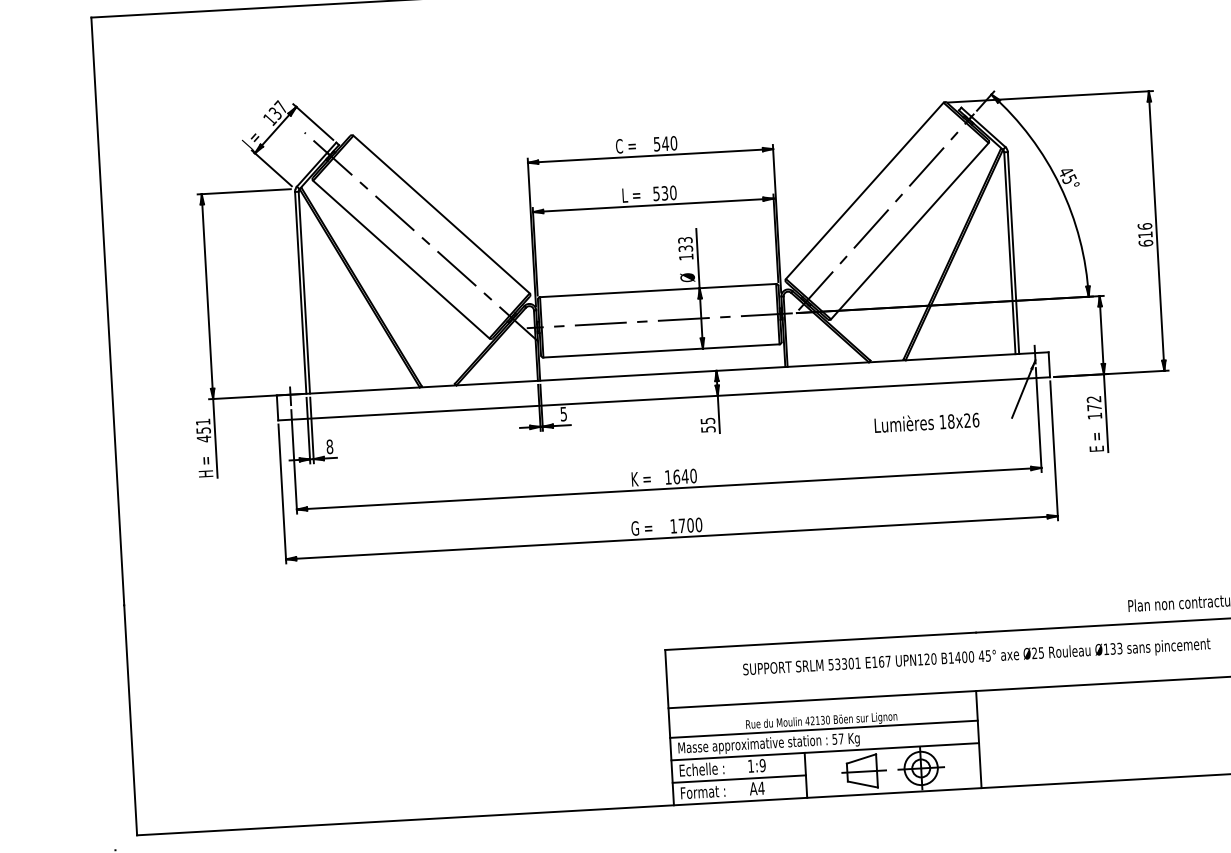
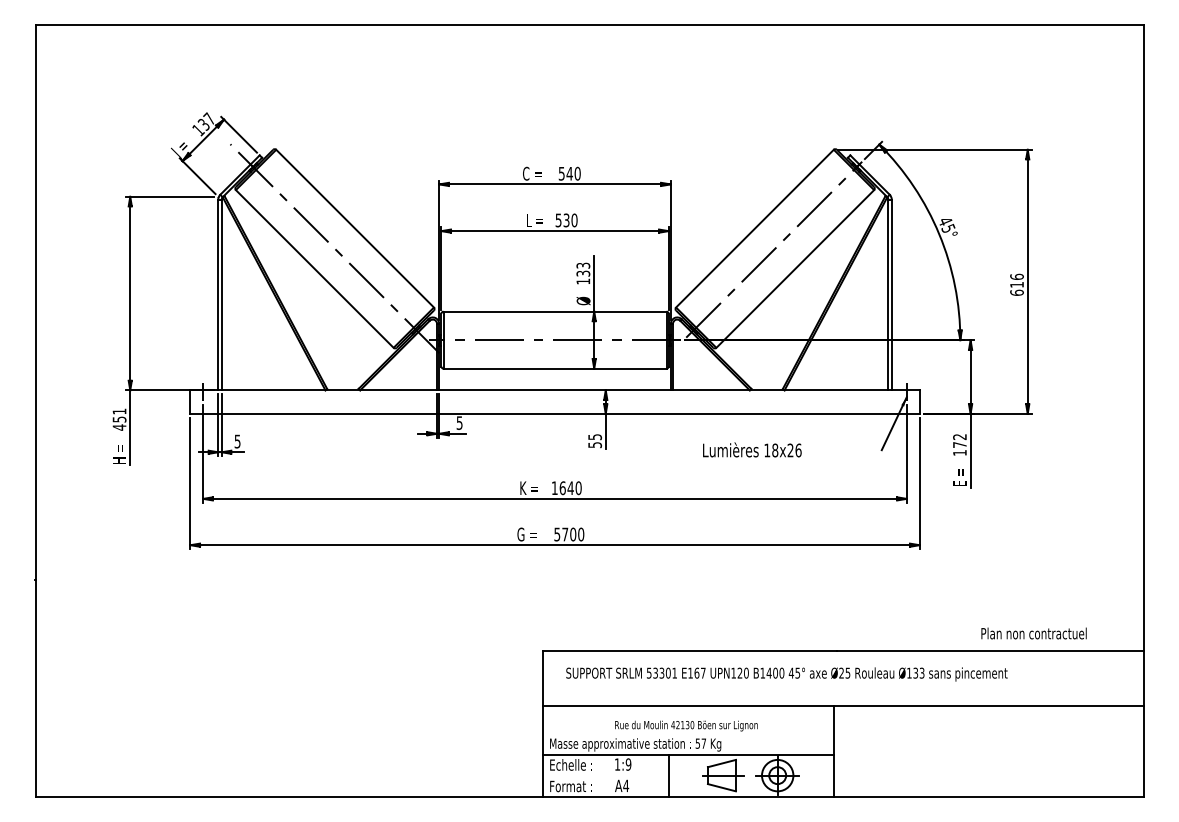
text: (927, 421) -> (752, 449), moved
text: (329, 446) -> (237, 441), 8 -> 5
text: (673, 526) -> (557, 534), 1700 -> 5700
text: (976, 657) -> (786, 674), moved
line: (823, 729) -> (687, 733), removed
line: (739, 779) -> (605, 776), removed

